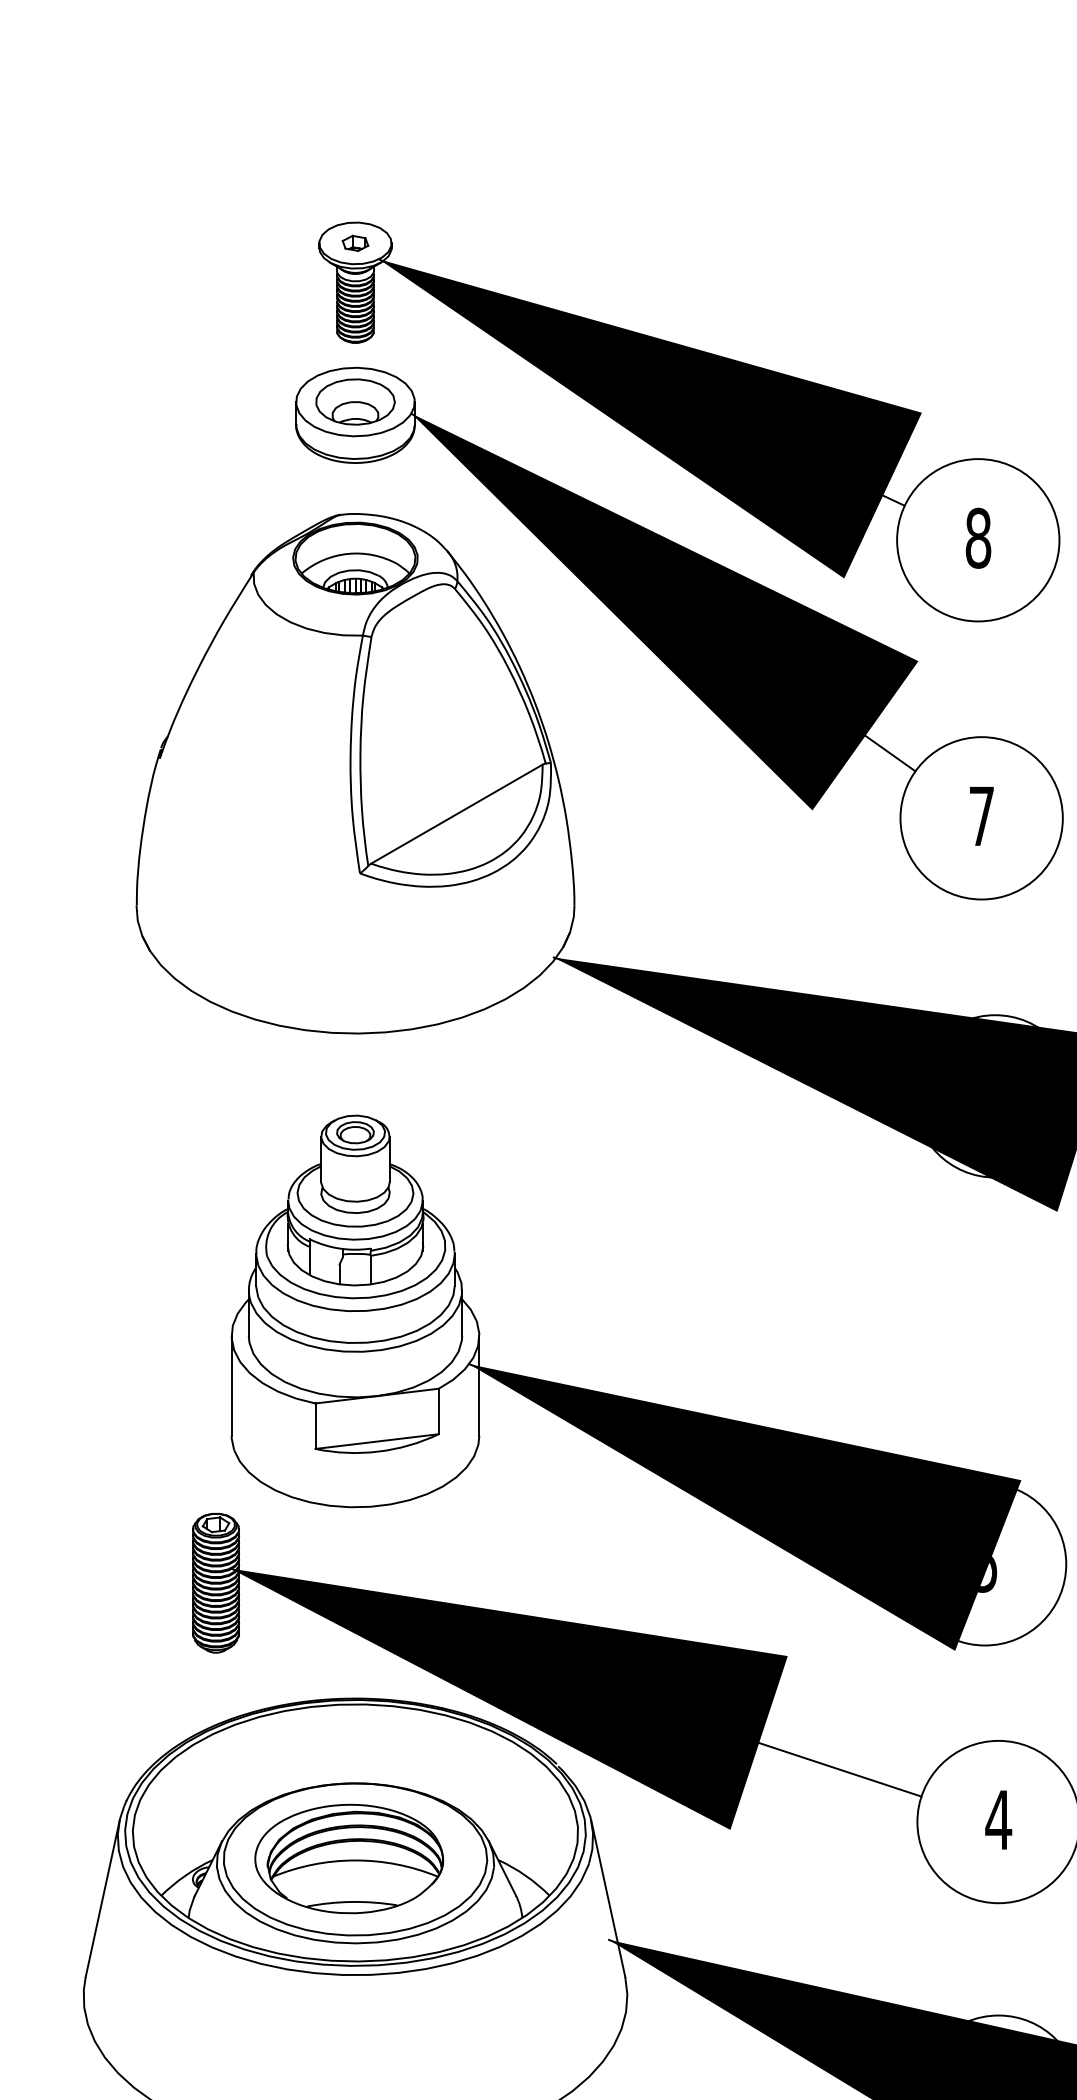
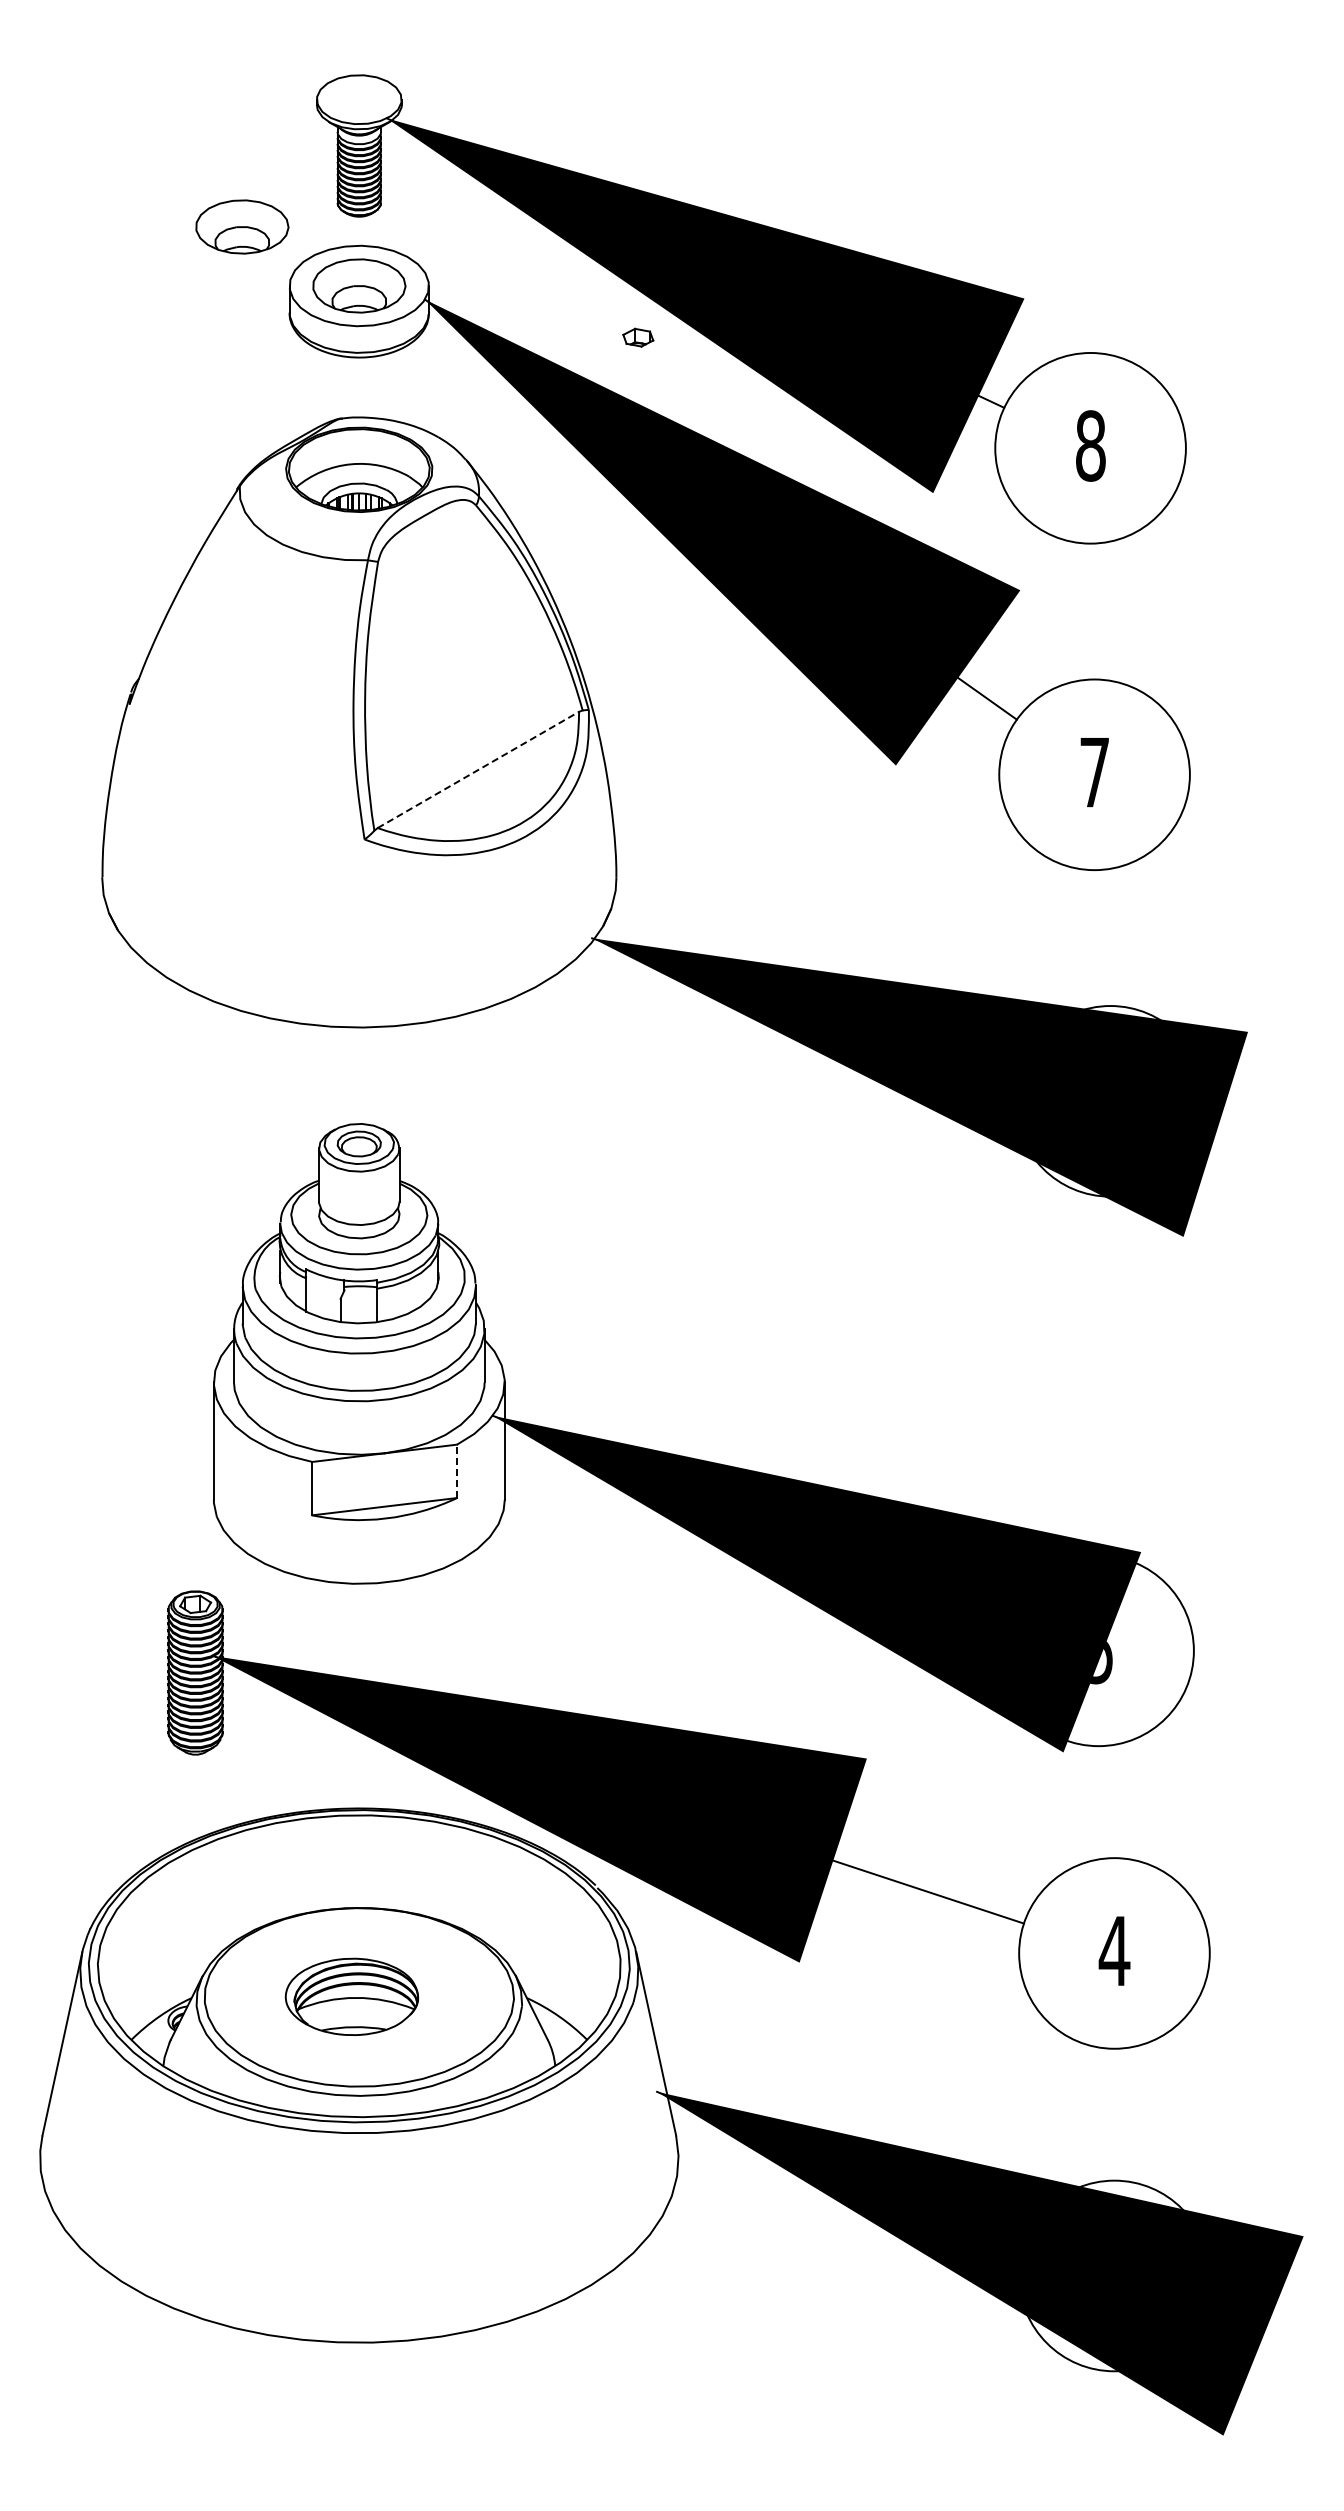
part: (355, 243) -> (638, 337), moved
part: (256, 351) -> (242, 226), added
line: (457, 813) -> (478, 769), solid -> dashed
line: (439, 1411) -> (457, 1471), solid -> dashed
part: (348, 1858) -> (351, 1996), size x0.6

